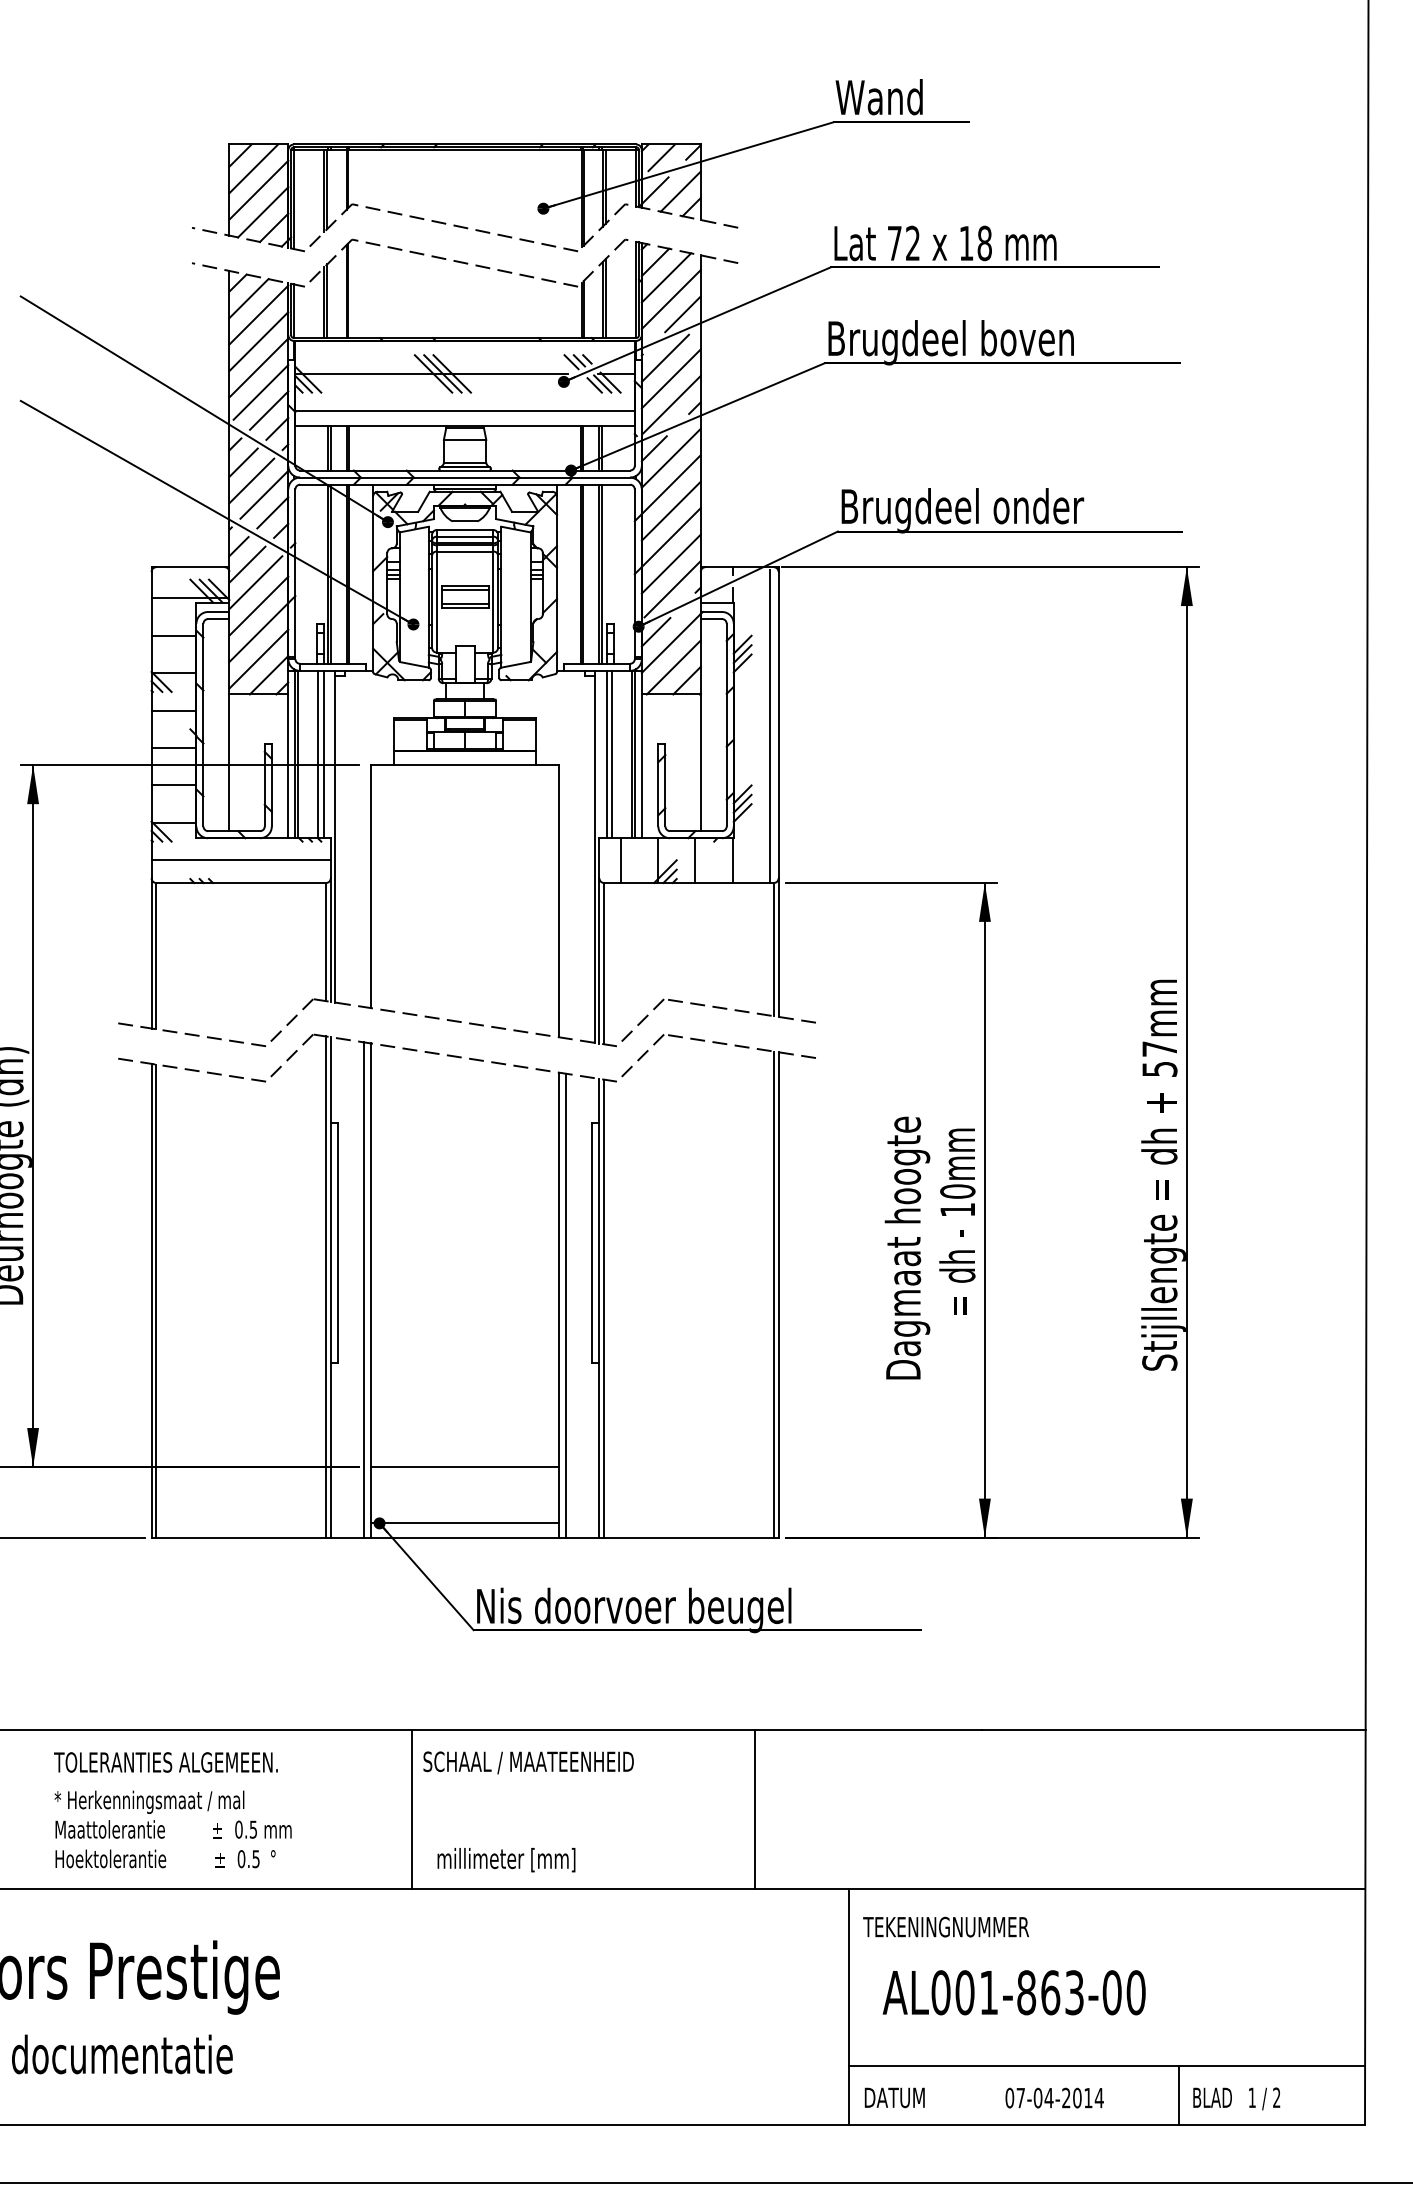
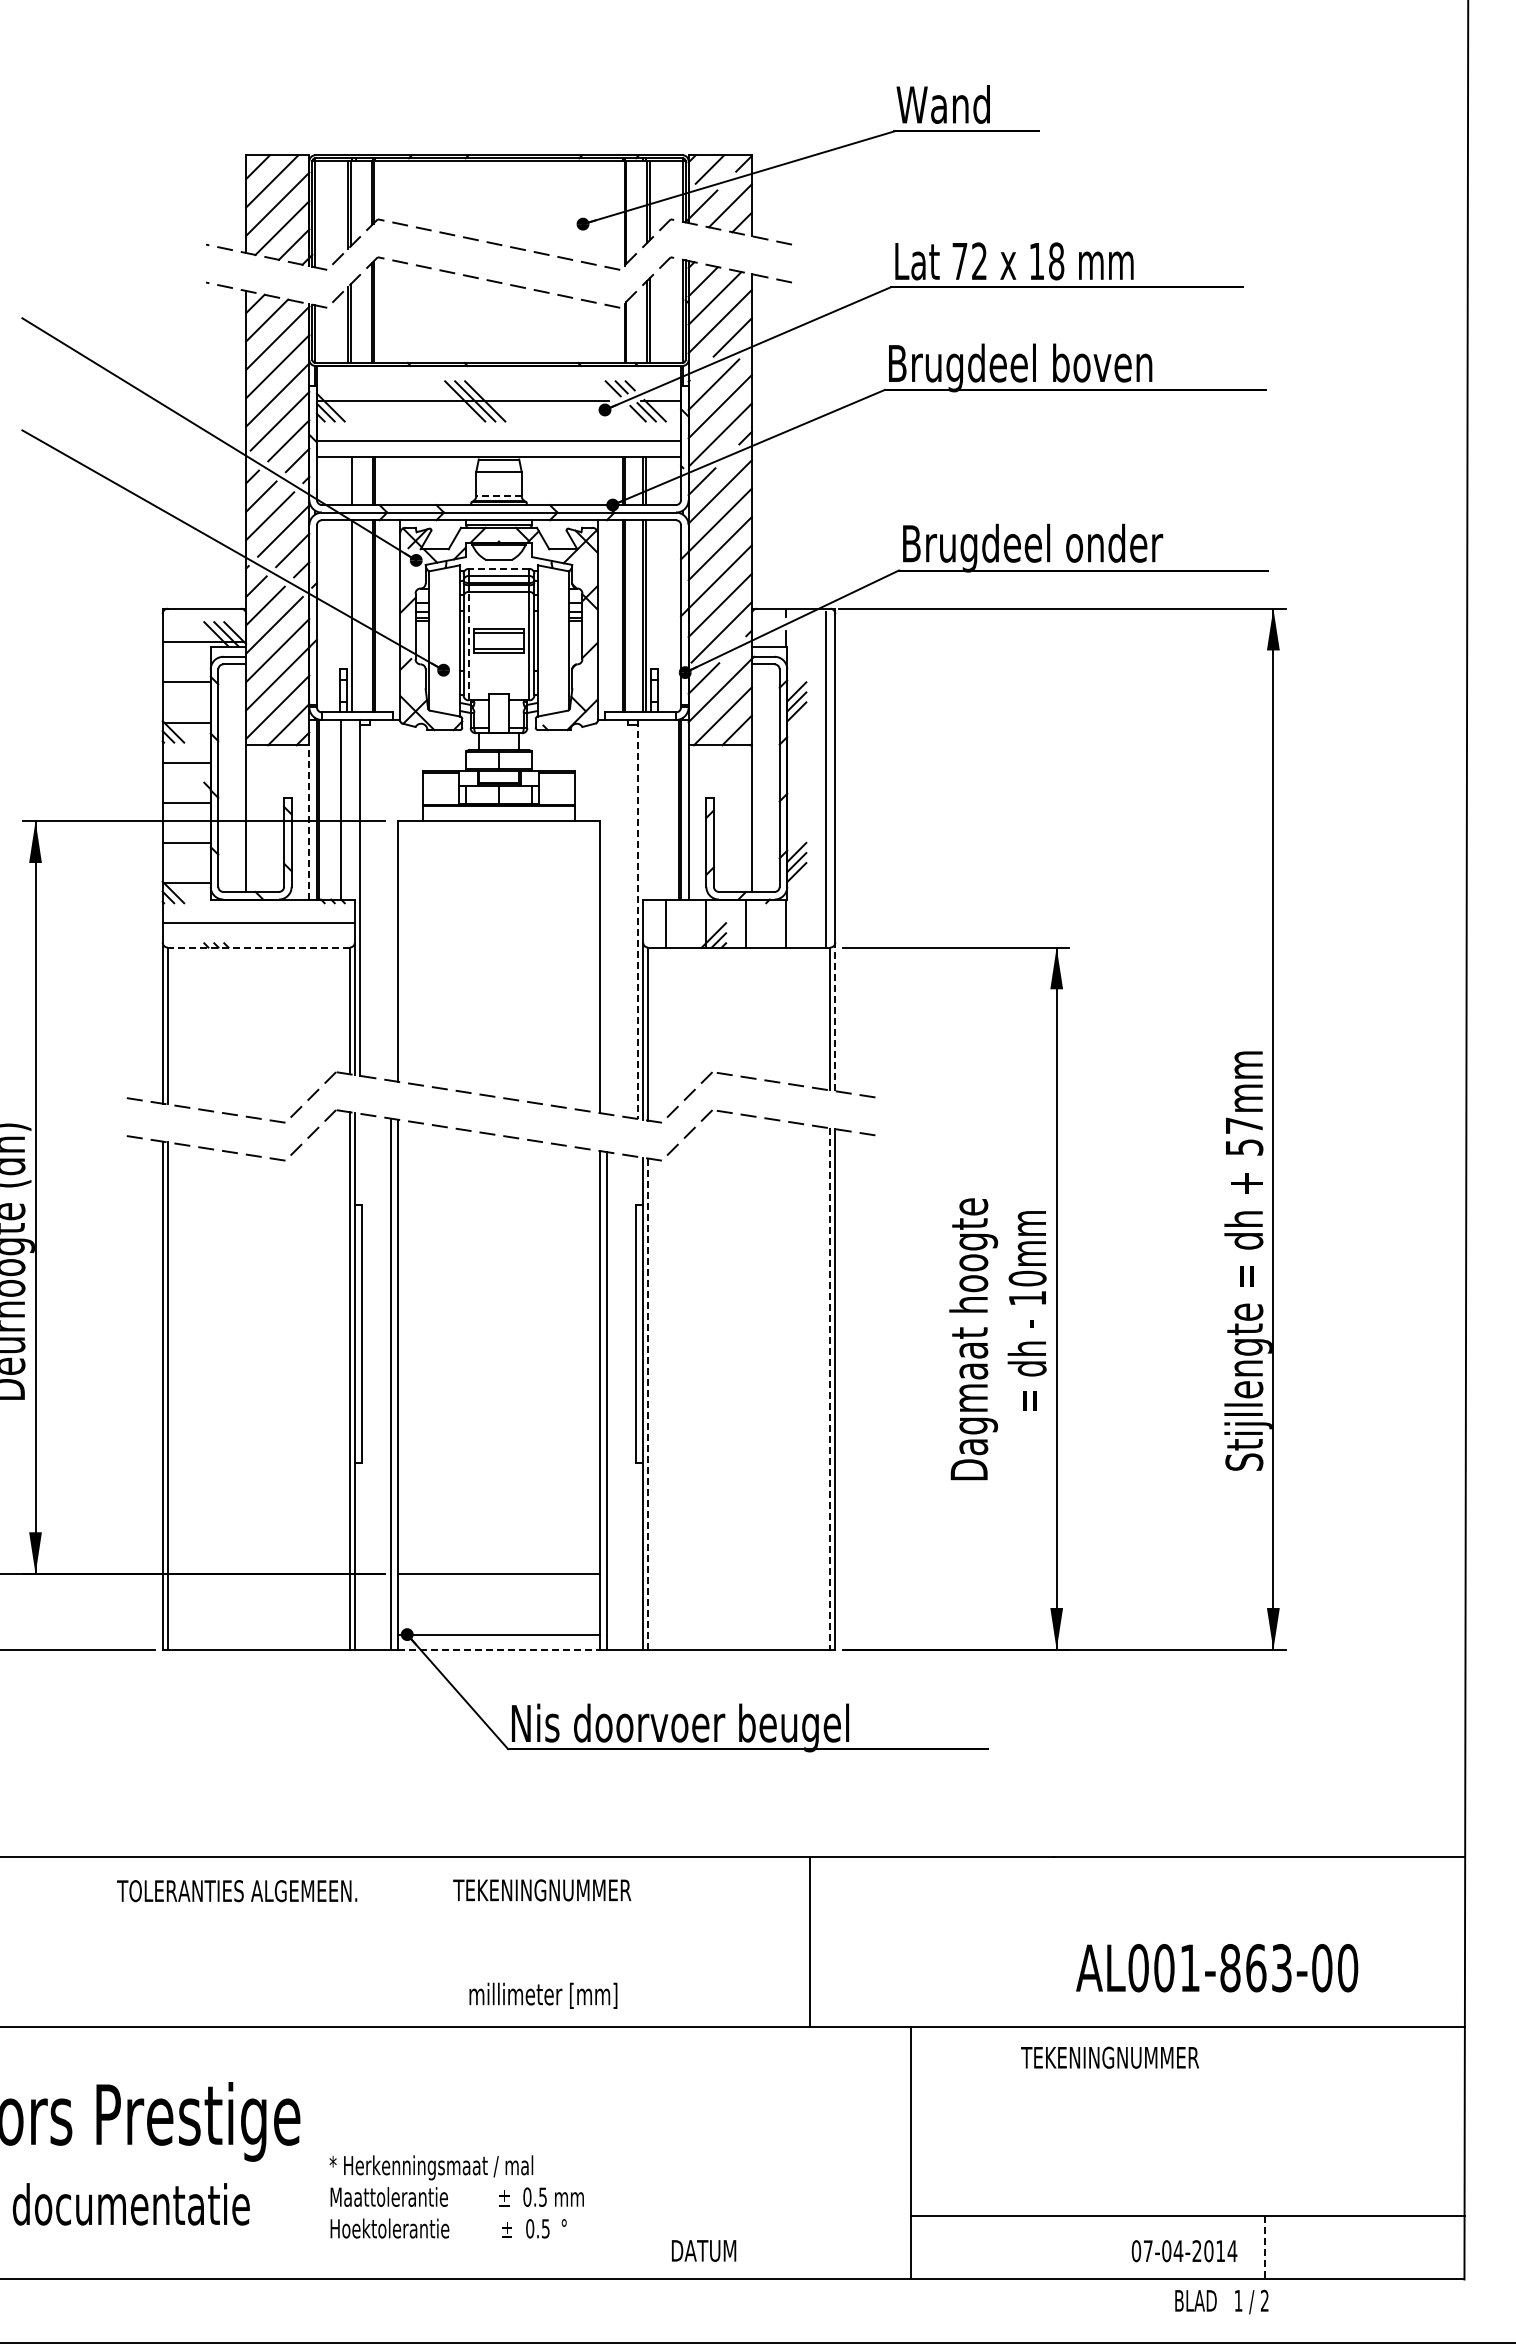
line: (331, 448) -> (355, 481), removed
line: (465, 462) -> (499, 496), solid -> dashed
line: (464, 529) -> (498, 568), solid -> dashed
line: (331, 574) -> (355, 616), removed
line: (436, 601) -> (468, 645), solid -> dashed
line: (323, 754) -> (347, 809), removed
line: (606, 754) -> (650, 809), removed
line: (612, 754) -> (657, 809), removed
line: (288, 765) -> (309, 821), solid -> dashed
line: (595, 856) -> (638, 919), solid -> dashed
line: (240, 882) -> (258, 947), solid -> dashed
line: (778, 947) -> (835, 1016), solid -> dashed
line: (774, 1294) -> (830, 1389), solid -> dashed
line: (604, 1308) -> (648, 1404), solid -> dashed
line: (465, 1537) -> (499, 1649), solid -> dashed
text: (166, 1762) -> (237, 1891), moved
text: (528, 1762) -> (566, 1891), SCHAAL / MAATEENHEID -> TEKENINGNUMMER
line: (411, 1810) -> (441, 1942), removed
text: (172, 1829) -> (456, 2196), moved
text: (945, 1926) -> (1109, 2057), moved
text: (1014, 1993) -> (1217, 1968), moved
line: (1179, 2094) -> (1265, 2247), solid -> dashed
text: (895, 2097) -> (704, 2250), moved
text: (1054, 2098) -> (1184, 2251), moved
text: (1236, 2098) -> (1221, 2301), moved

